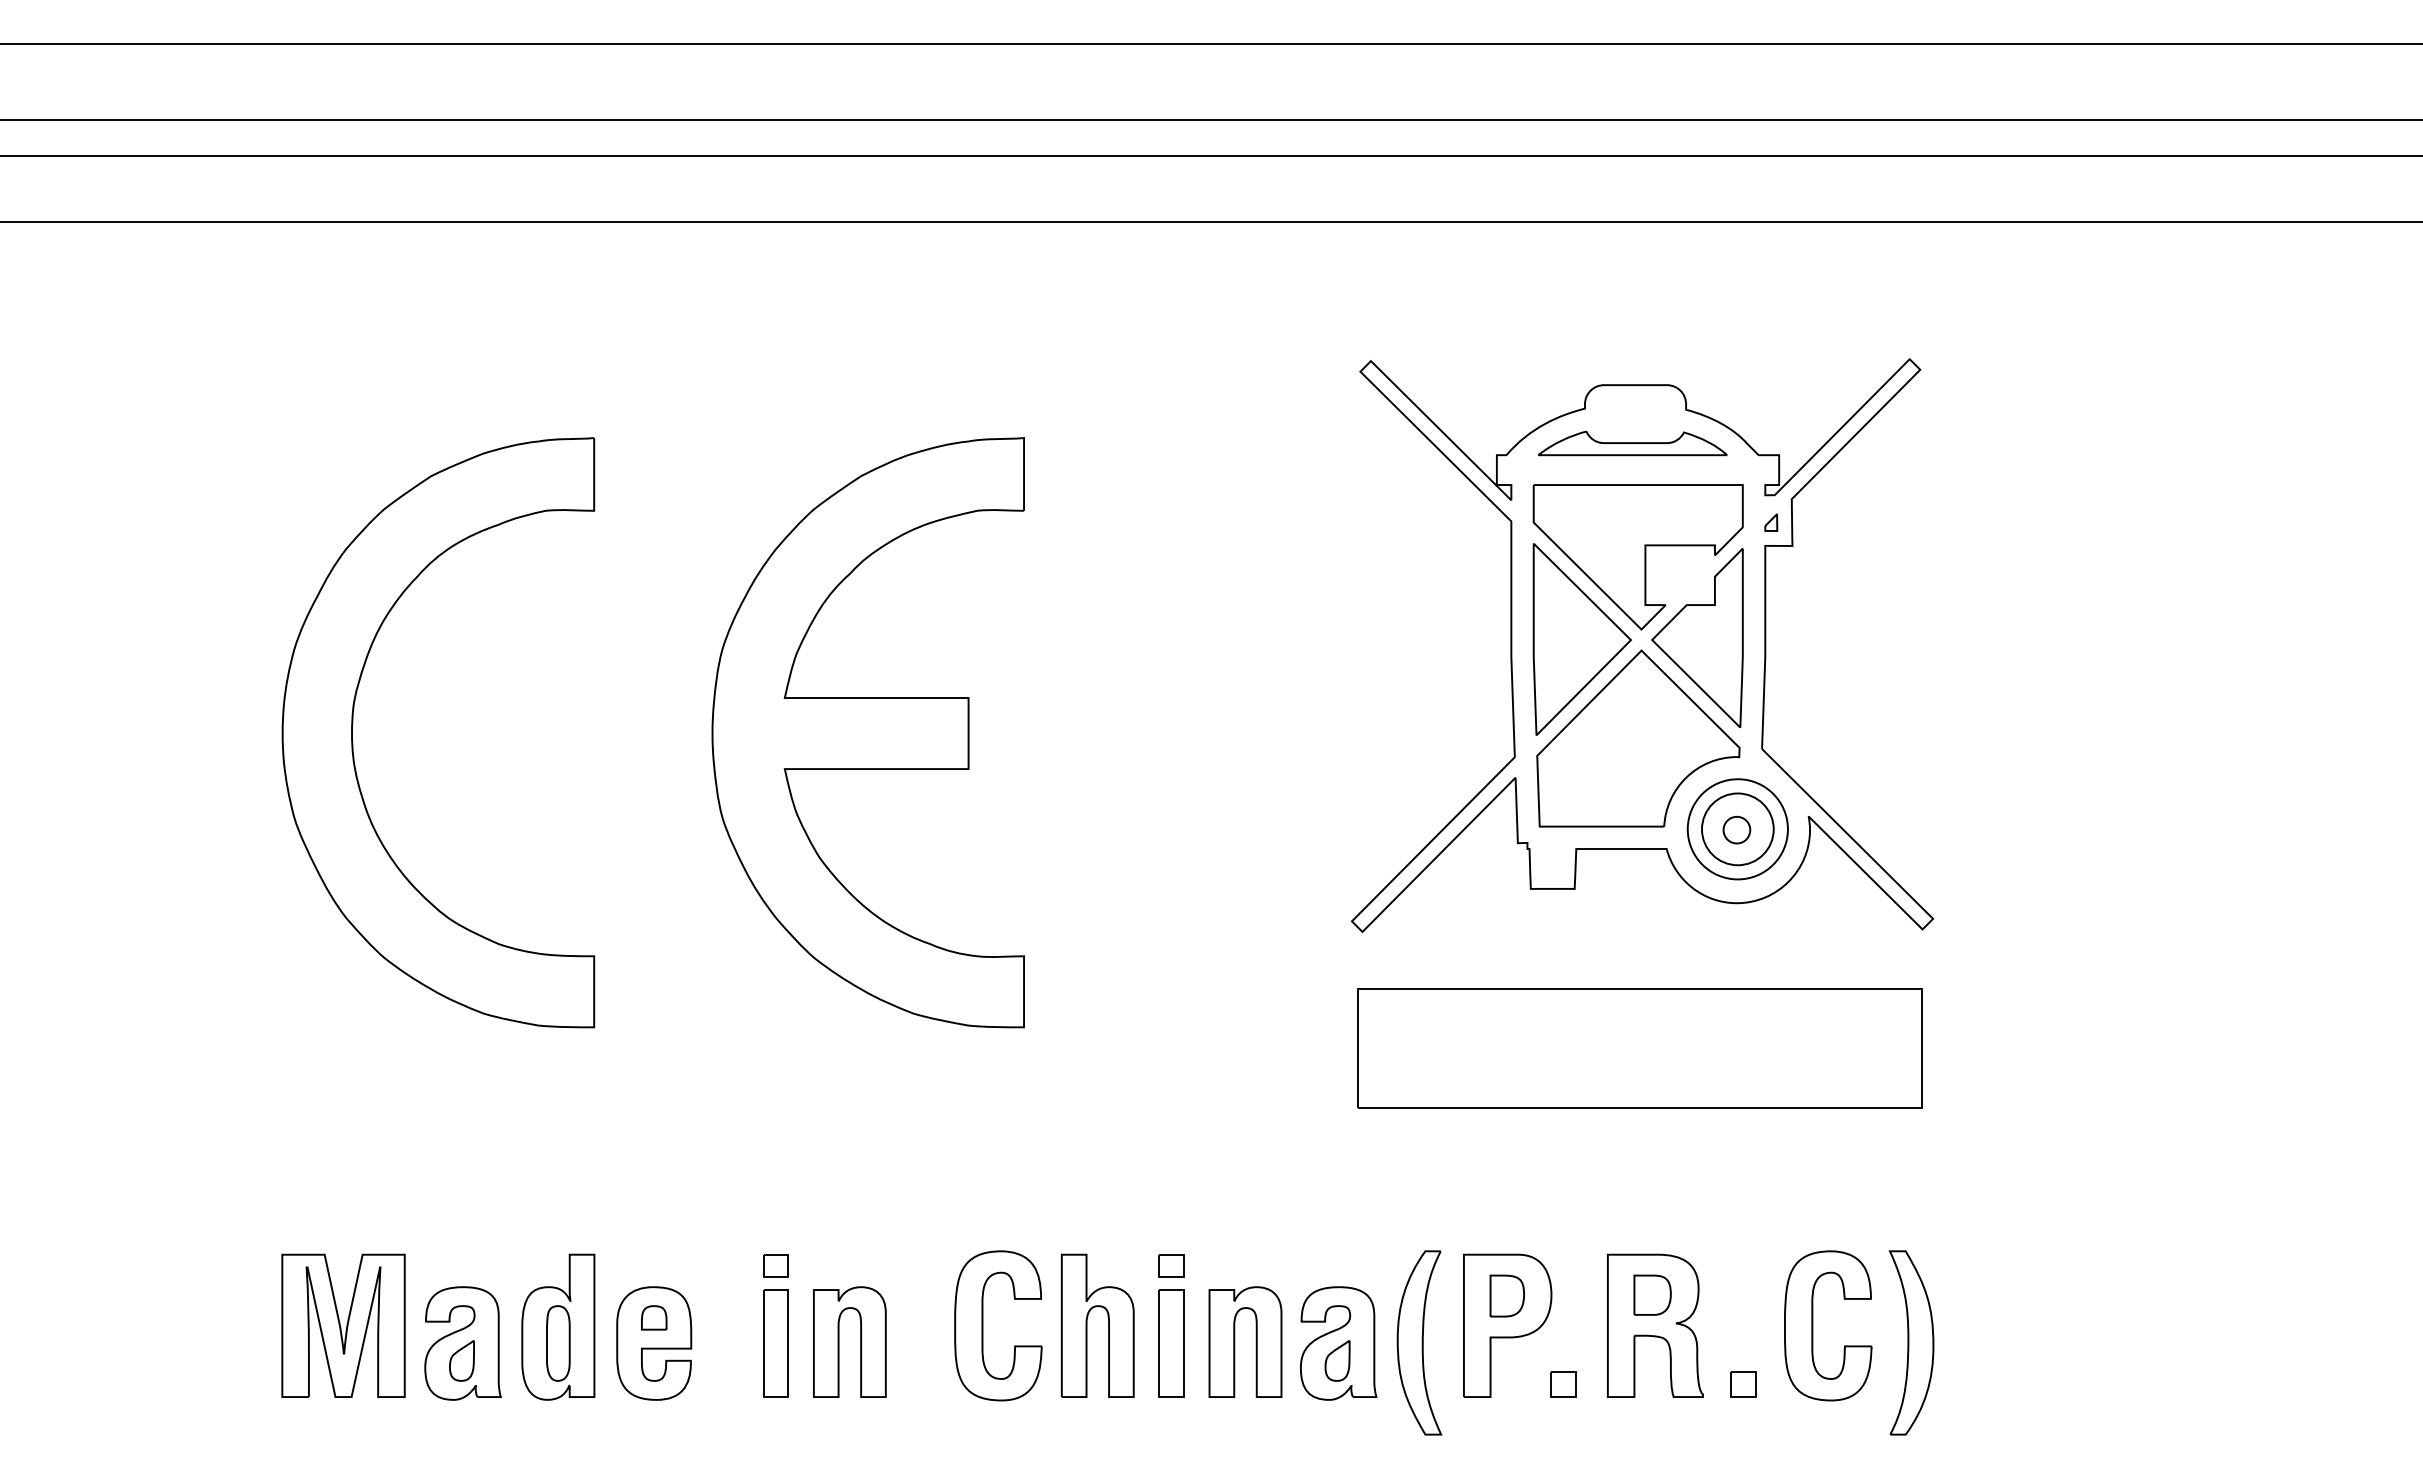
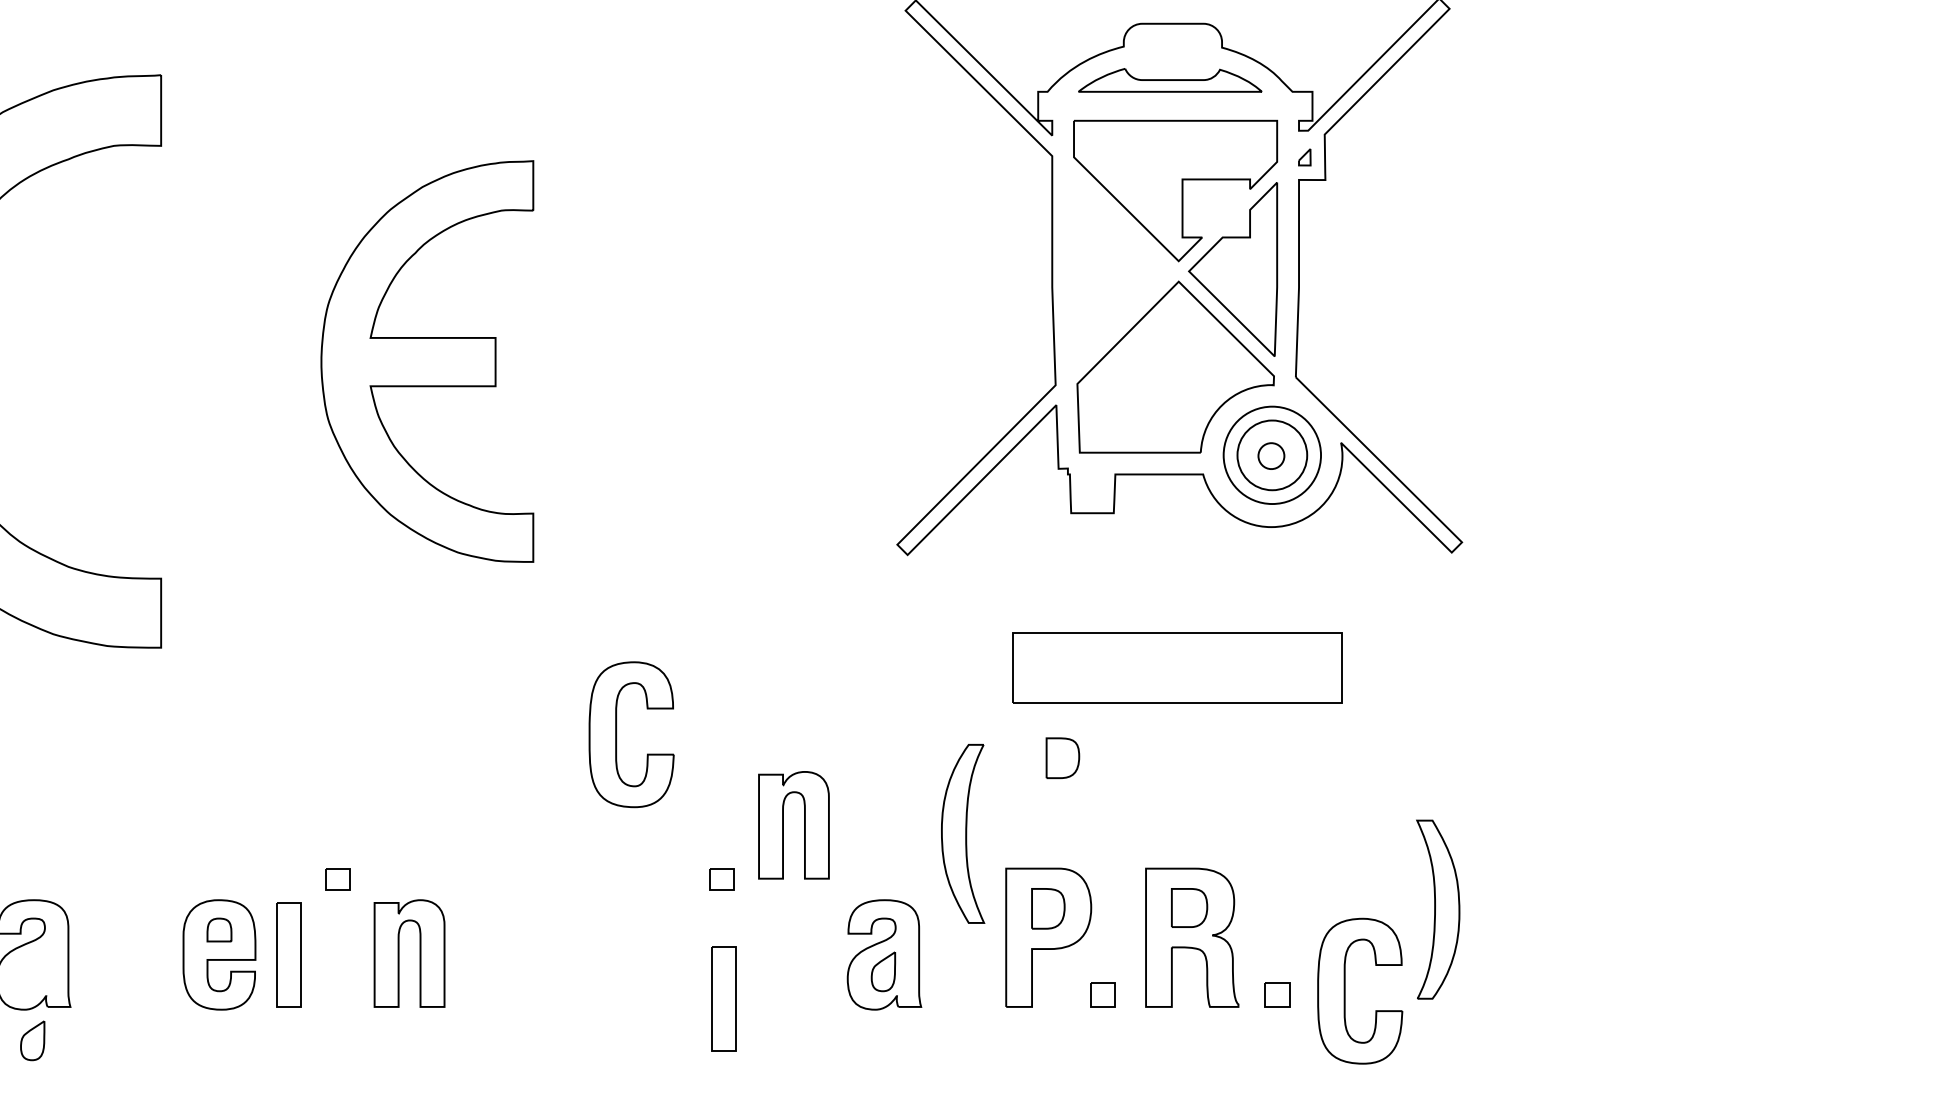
part: (1581, 639) -> (1120, 270), removed
part: (867, 732) -> (426, 361), size x0.7
part: (1639, 1048) -> (1176, 668), size x0.6
part: (1521, 1140) -> (1062, 757), added
part: (983, 1325) -> (617, 734), moved
part: (1087, 1325) -> (640, 937), removed
part: (1813, 1325) -> (1345, 990), moved
part: (558, 1326) -> (126, 938), removed
part: (1235, 1341) -> (784, 824), moved
part: (1419, 1342) -> (963, 833), moved
part: (1911, 1342) -> (1438, 909), moved
part: (775, 1343) -> (288, 954), moved
part: (1171, 1343) -> (724, 998), moved
part: (461, 1360) -> (32, 1040), moved

